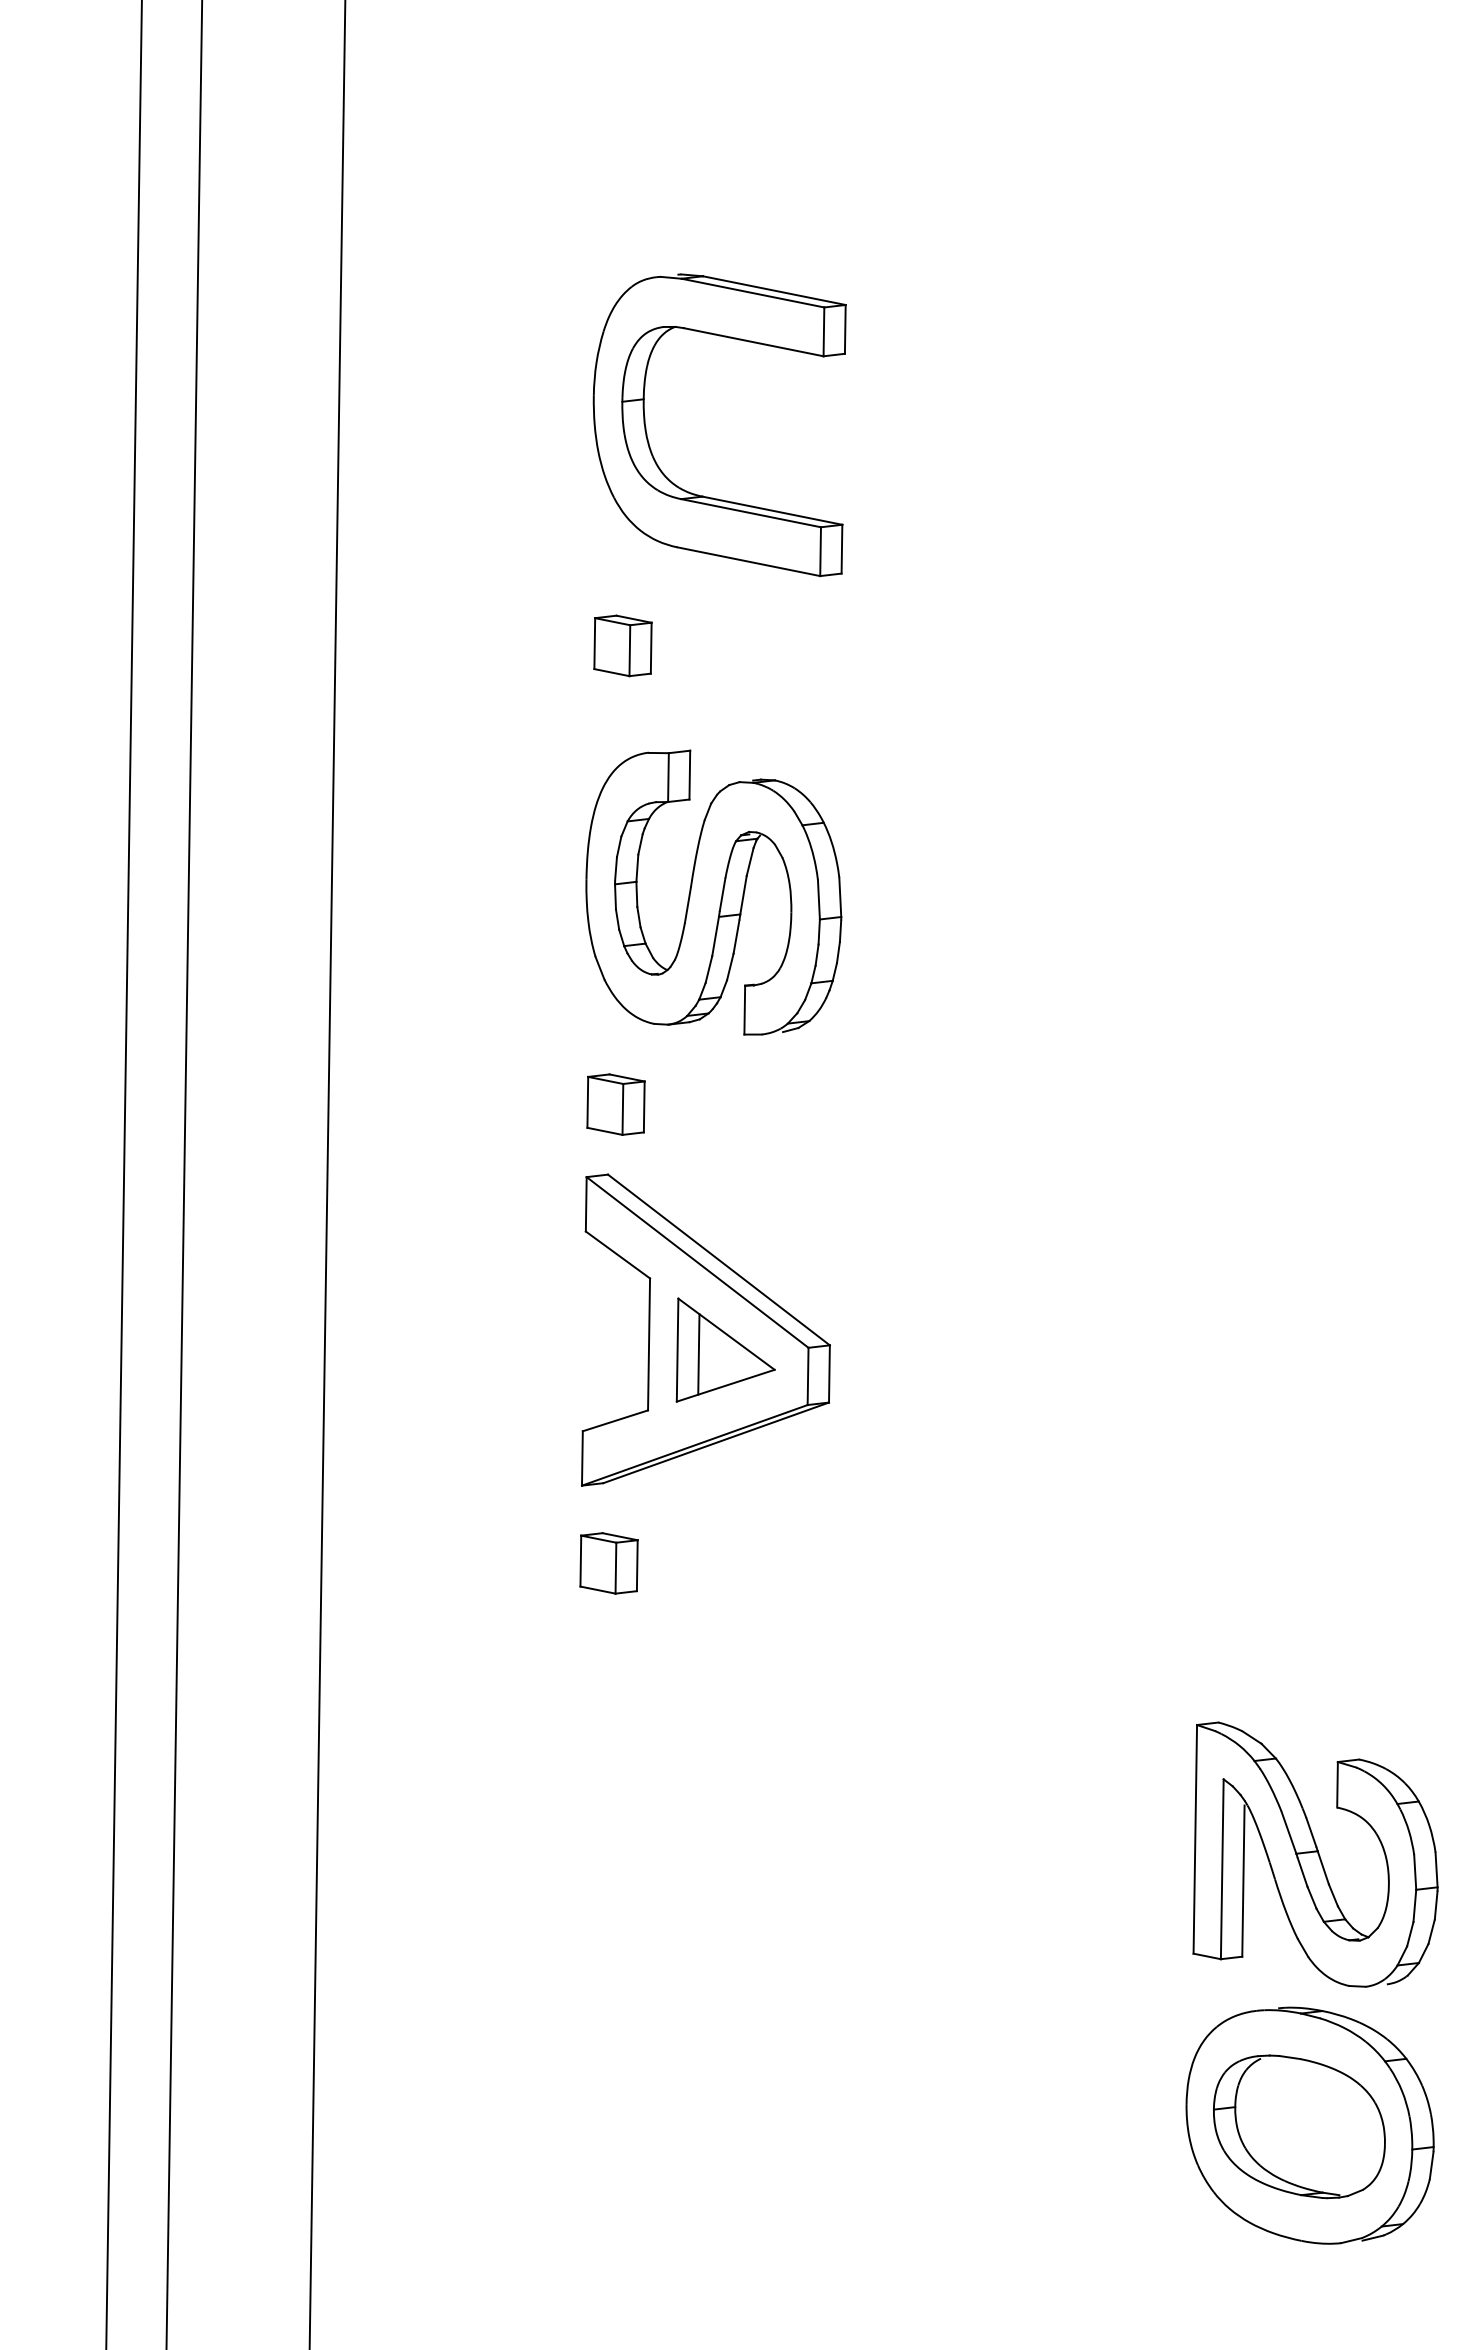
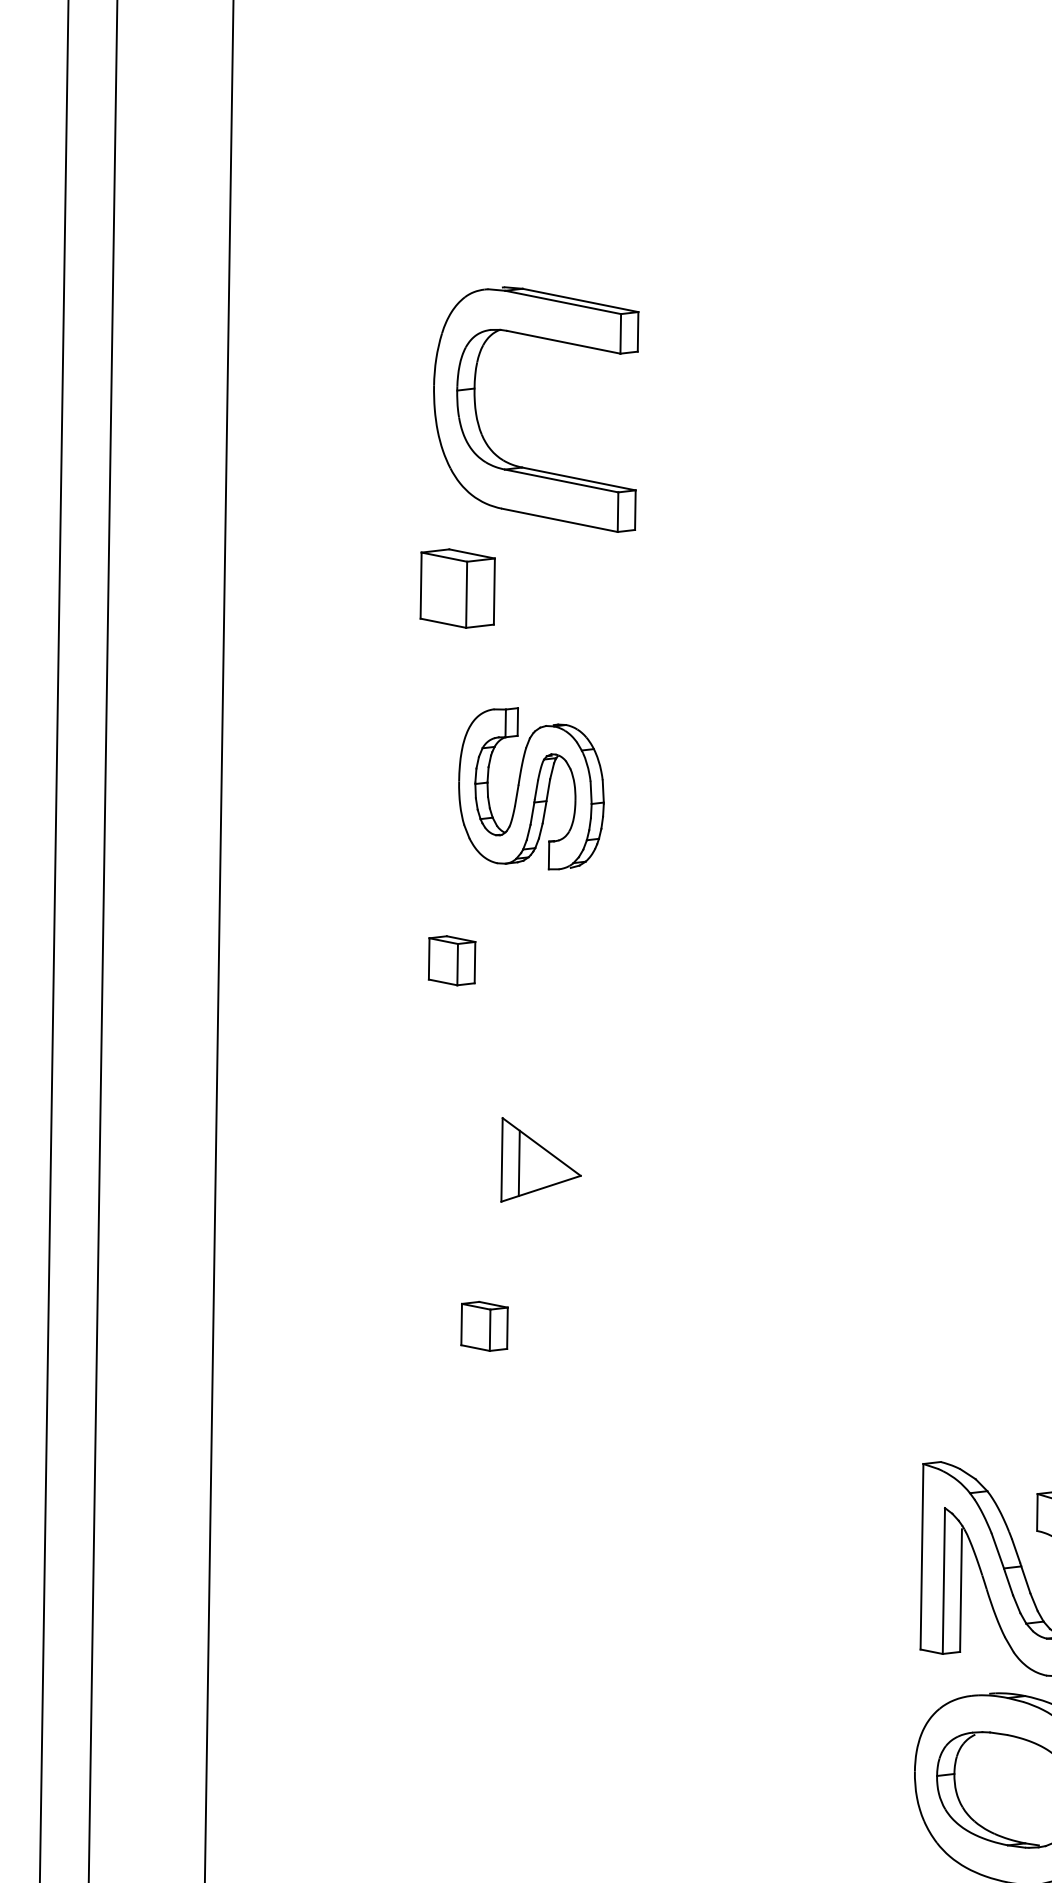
part: (622, 645) -> (457, 588), size x1.6
part: (713, 892) -> (531, 788), size x0.7
part: (705, 1329) -> (524, 1143), removed
part: (608, 1563) -> (484, 1326), moved

